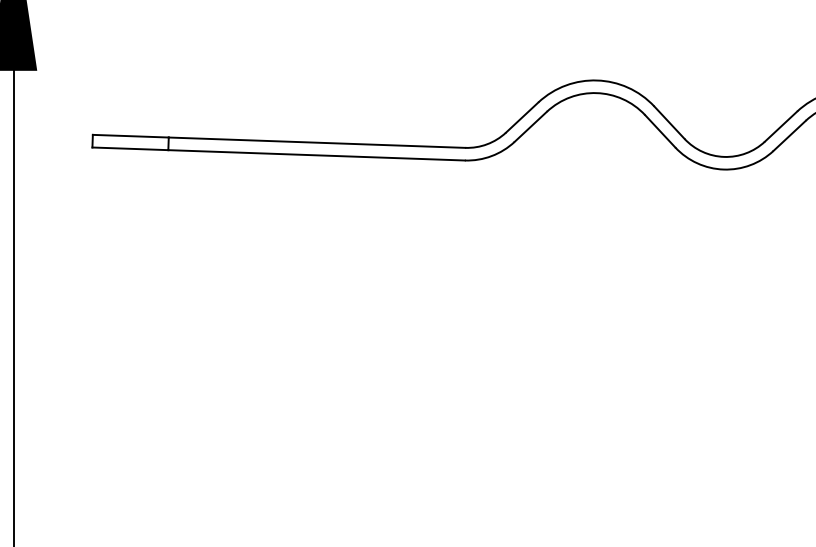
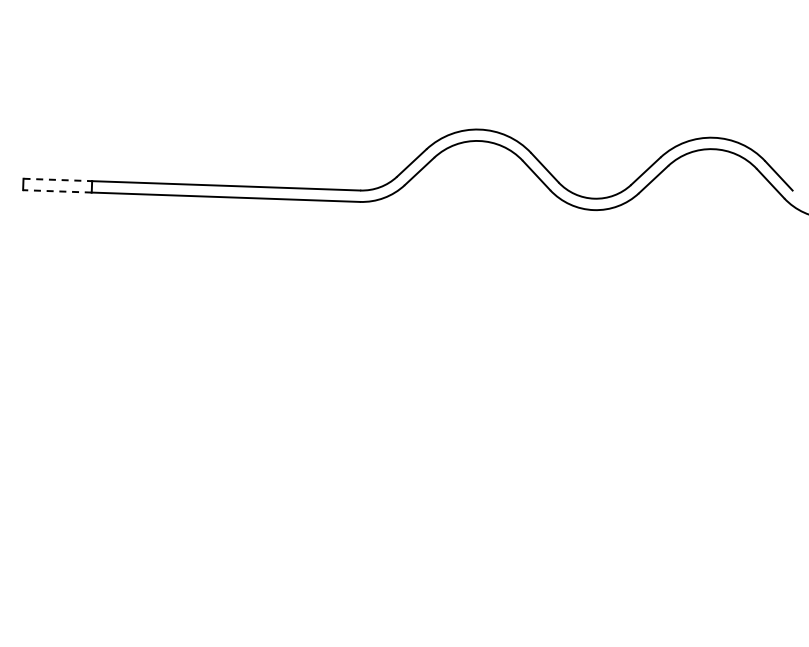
line: (131, 135) -> (58, 179), solid -> dashed
line: (129, 148) -> (56, 191), solid -> dashed

